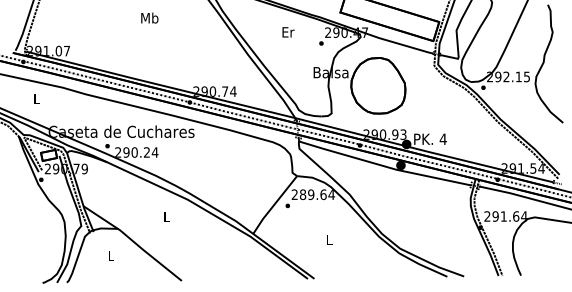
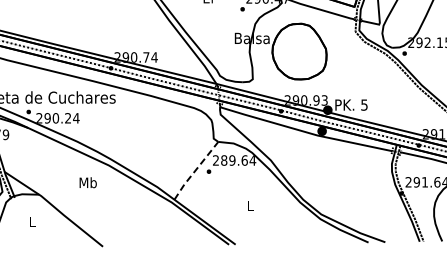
text: (442, 138) -> (363, 104), 4 -> 5
line: (274, 204) -> (195, 170), solid -> dashed
text: (166, 216) -> (87, 182), L -> Mb

